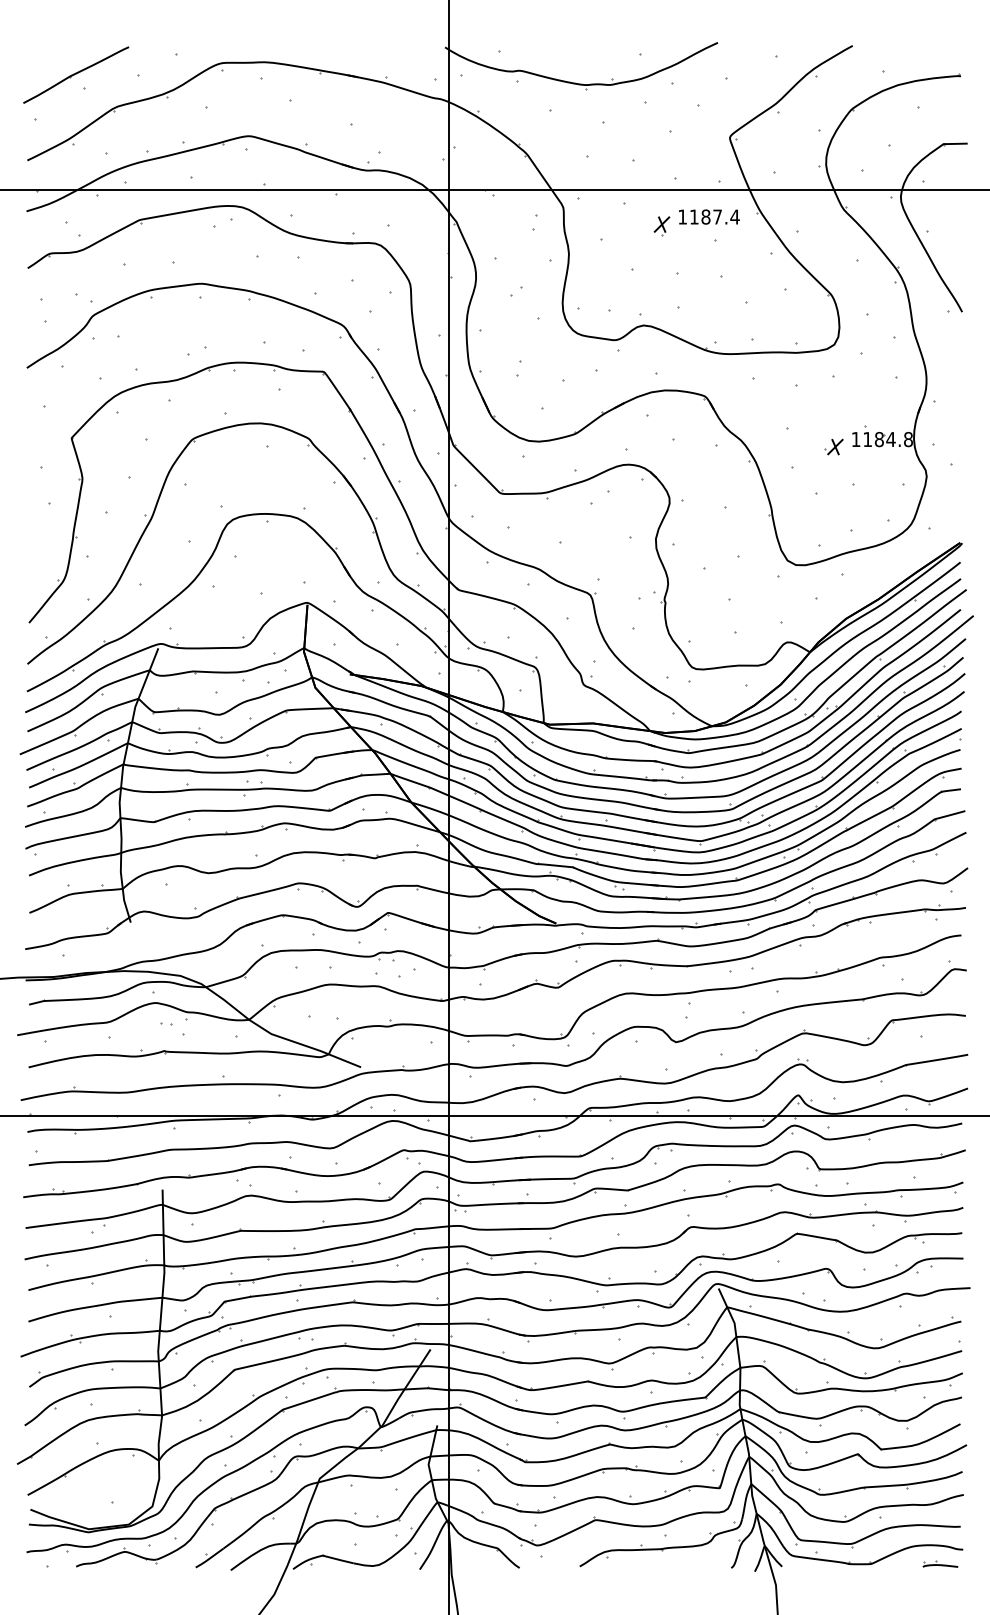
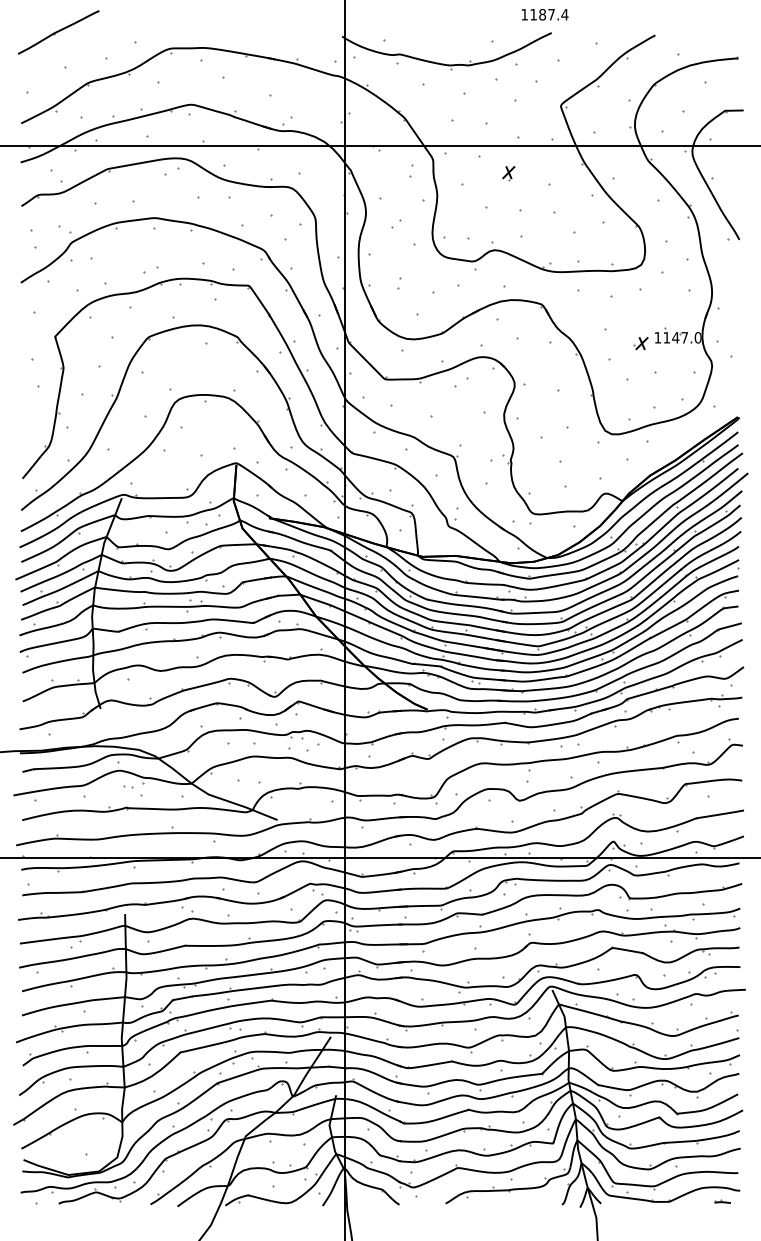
part: (76, 74) -> (58, 31), moved
text: (709, 216) -> (545, 14), moved
text: (893, 439) -> (686, 337), 1184.8 -> 1147.0
part: (940, 1563) -> (722, 1201), size x0.6

